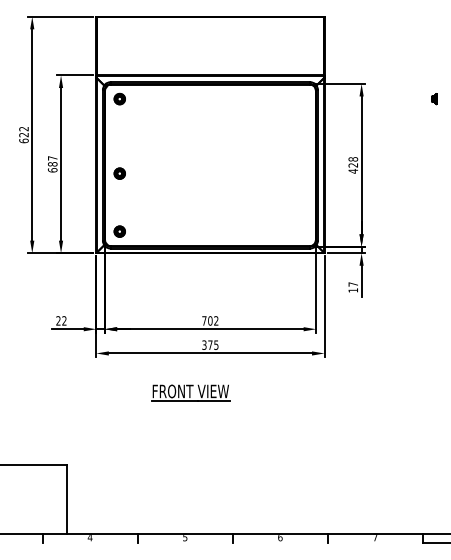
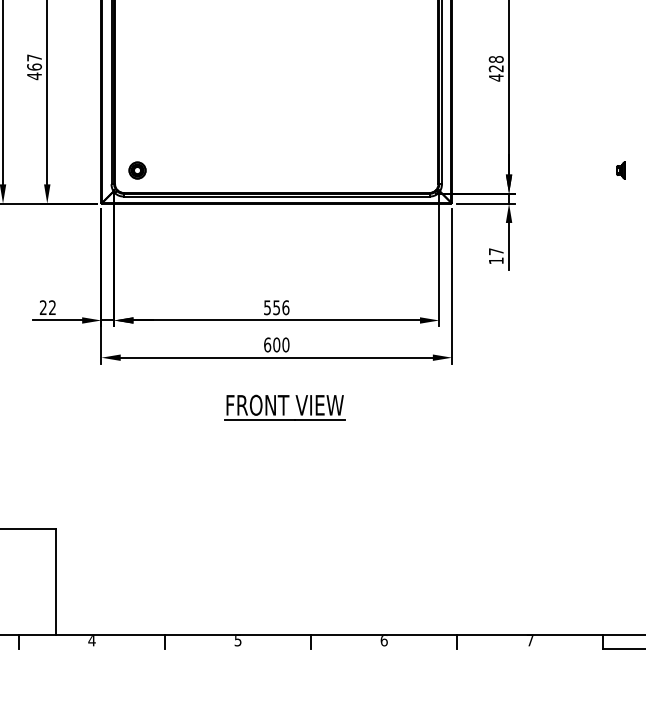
text: (52, 167) -> (34, 71), 687 -> 467
part: (119, 173) -> (137, 81), removed
part: (434, 231) -> (621, 170), added
text: (210, 320) -> (276, 307), 702 -> 556
text: (210, 344) -> (276, 343), 375 -> 600
part: (190, 392) -> (284, 406), moved

